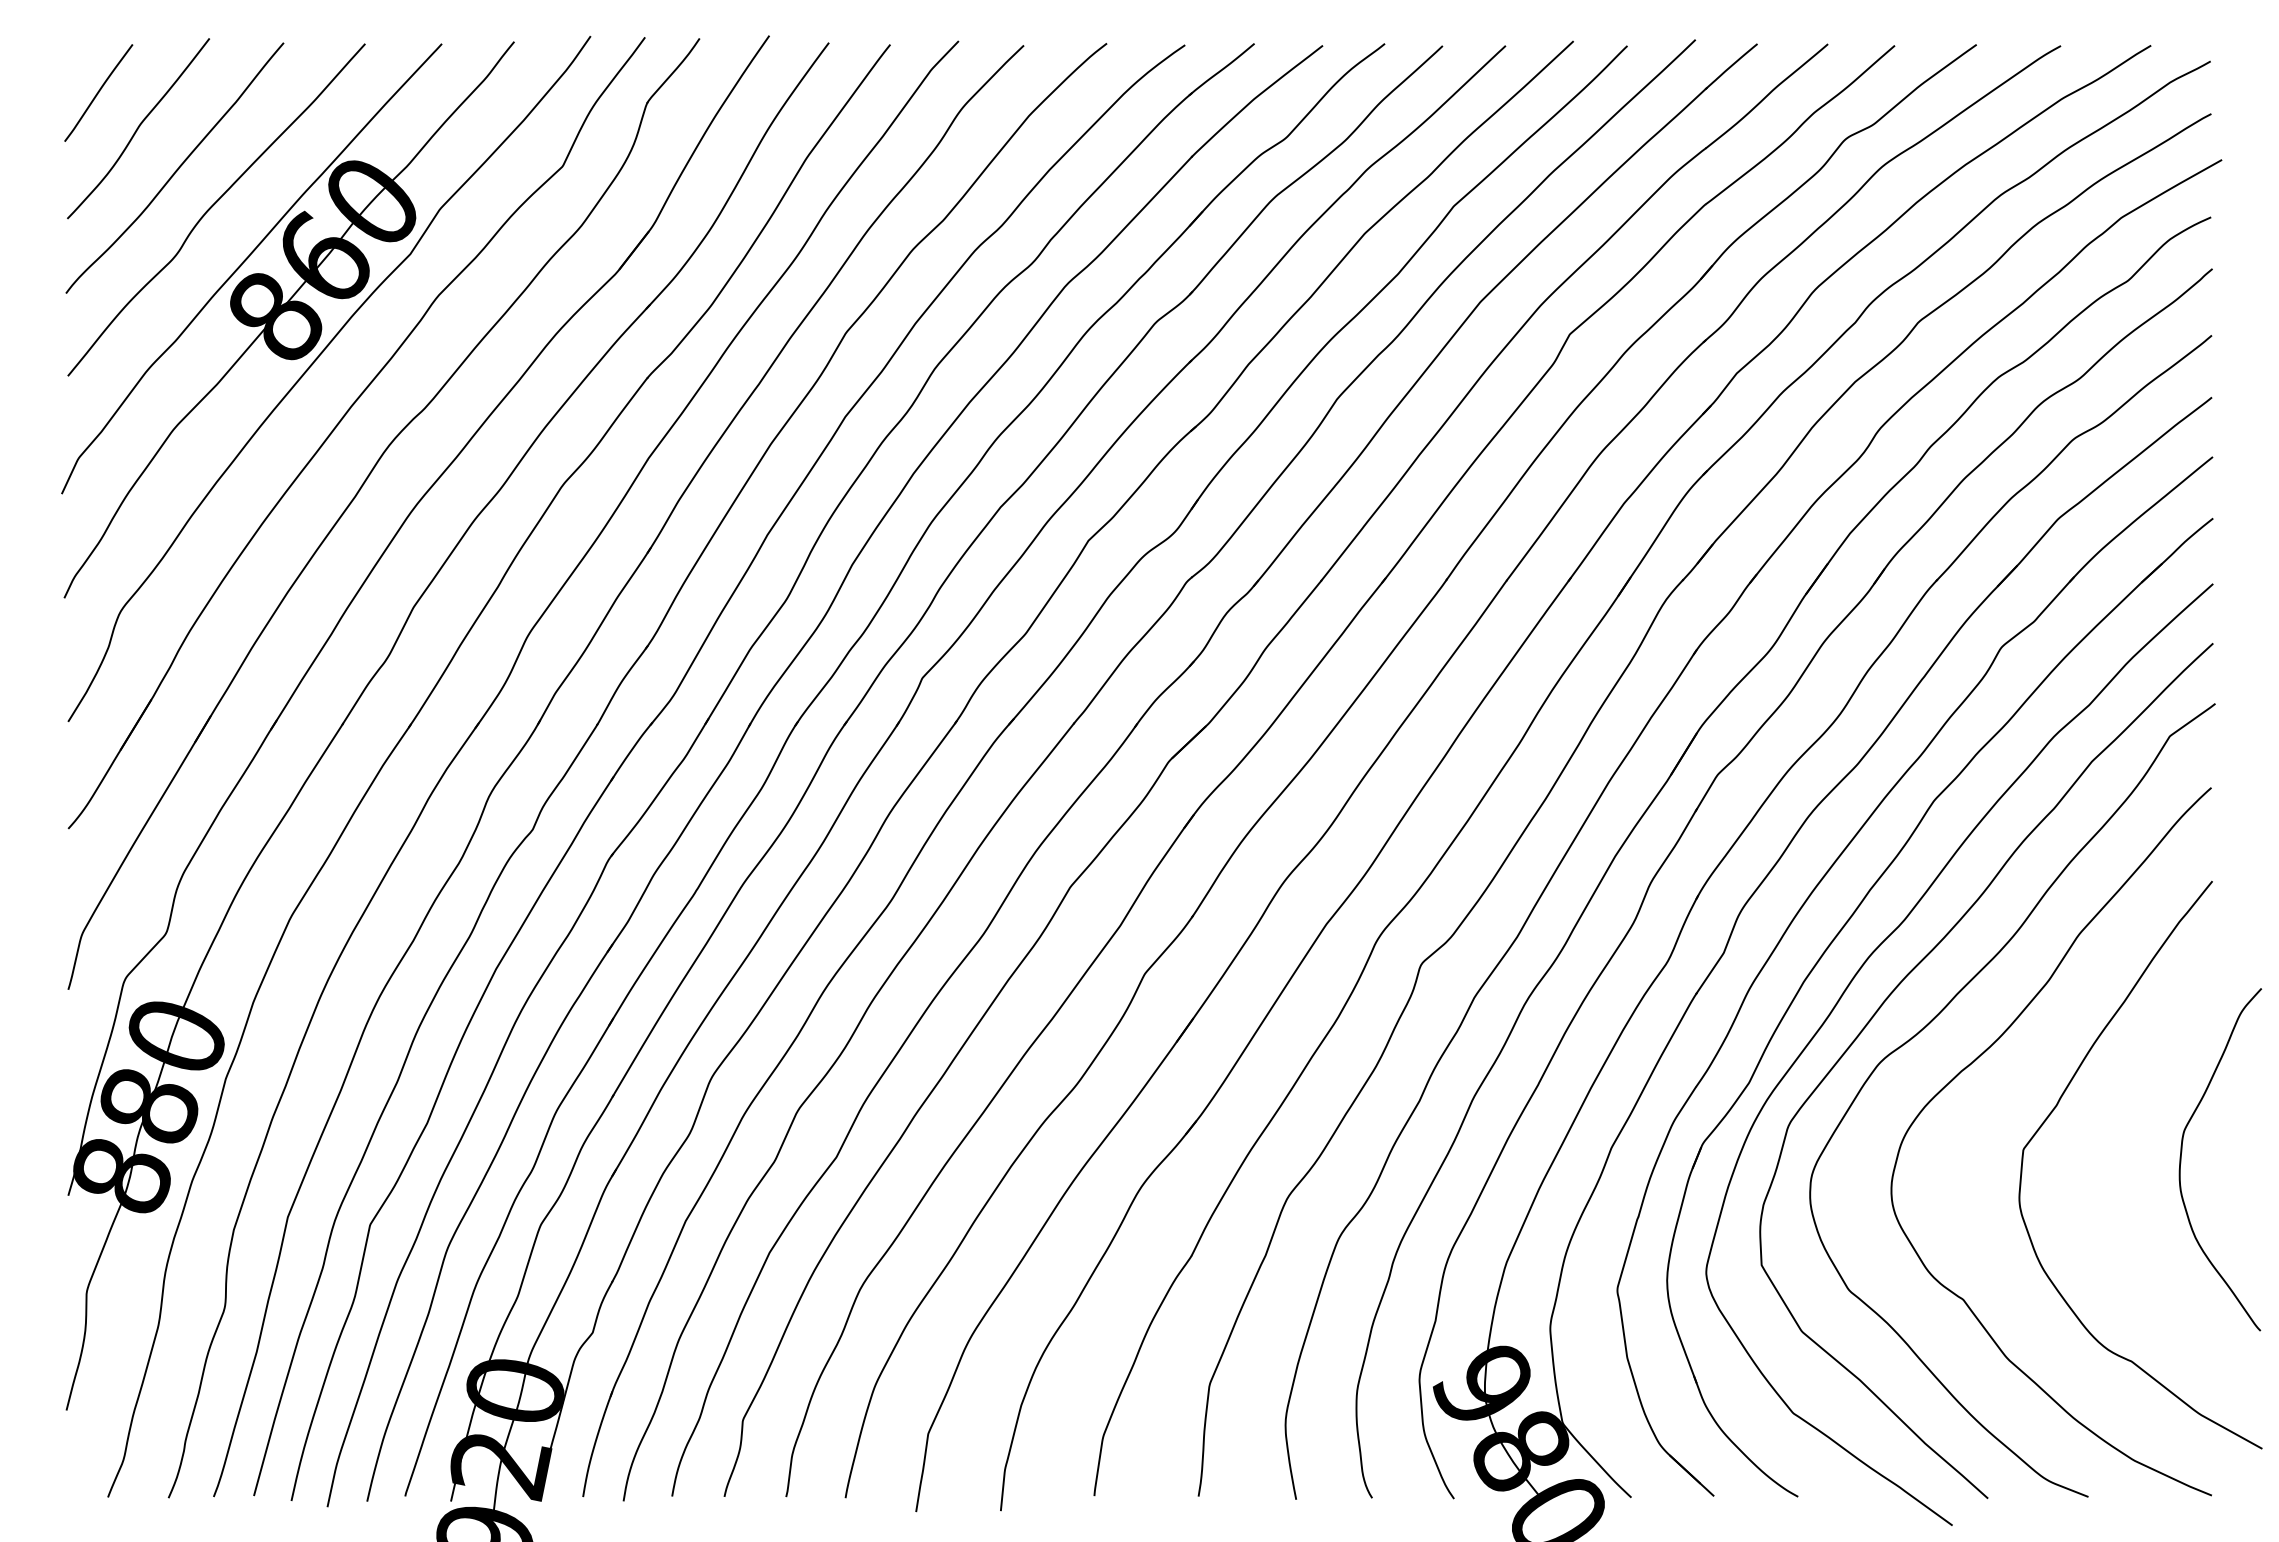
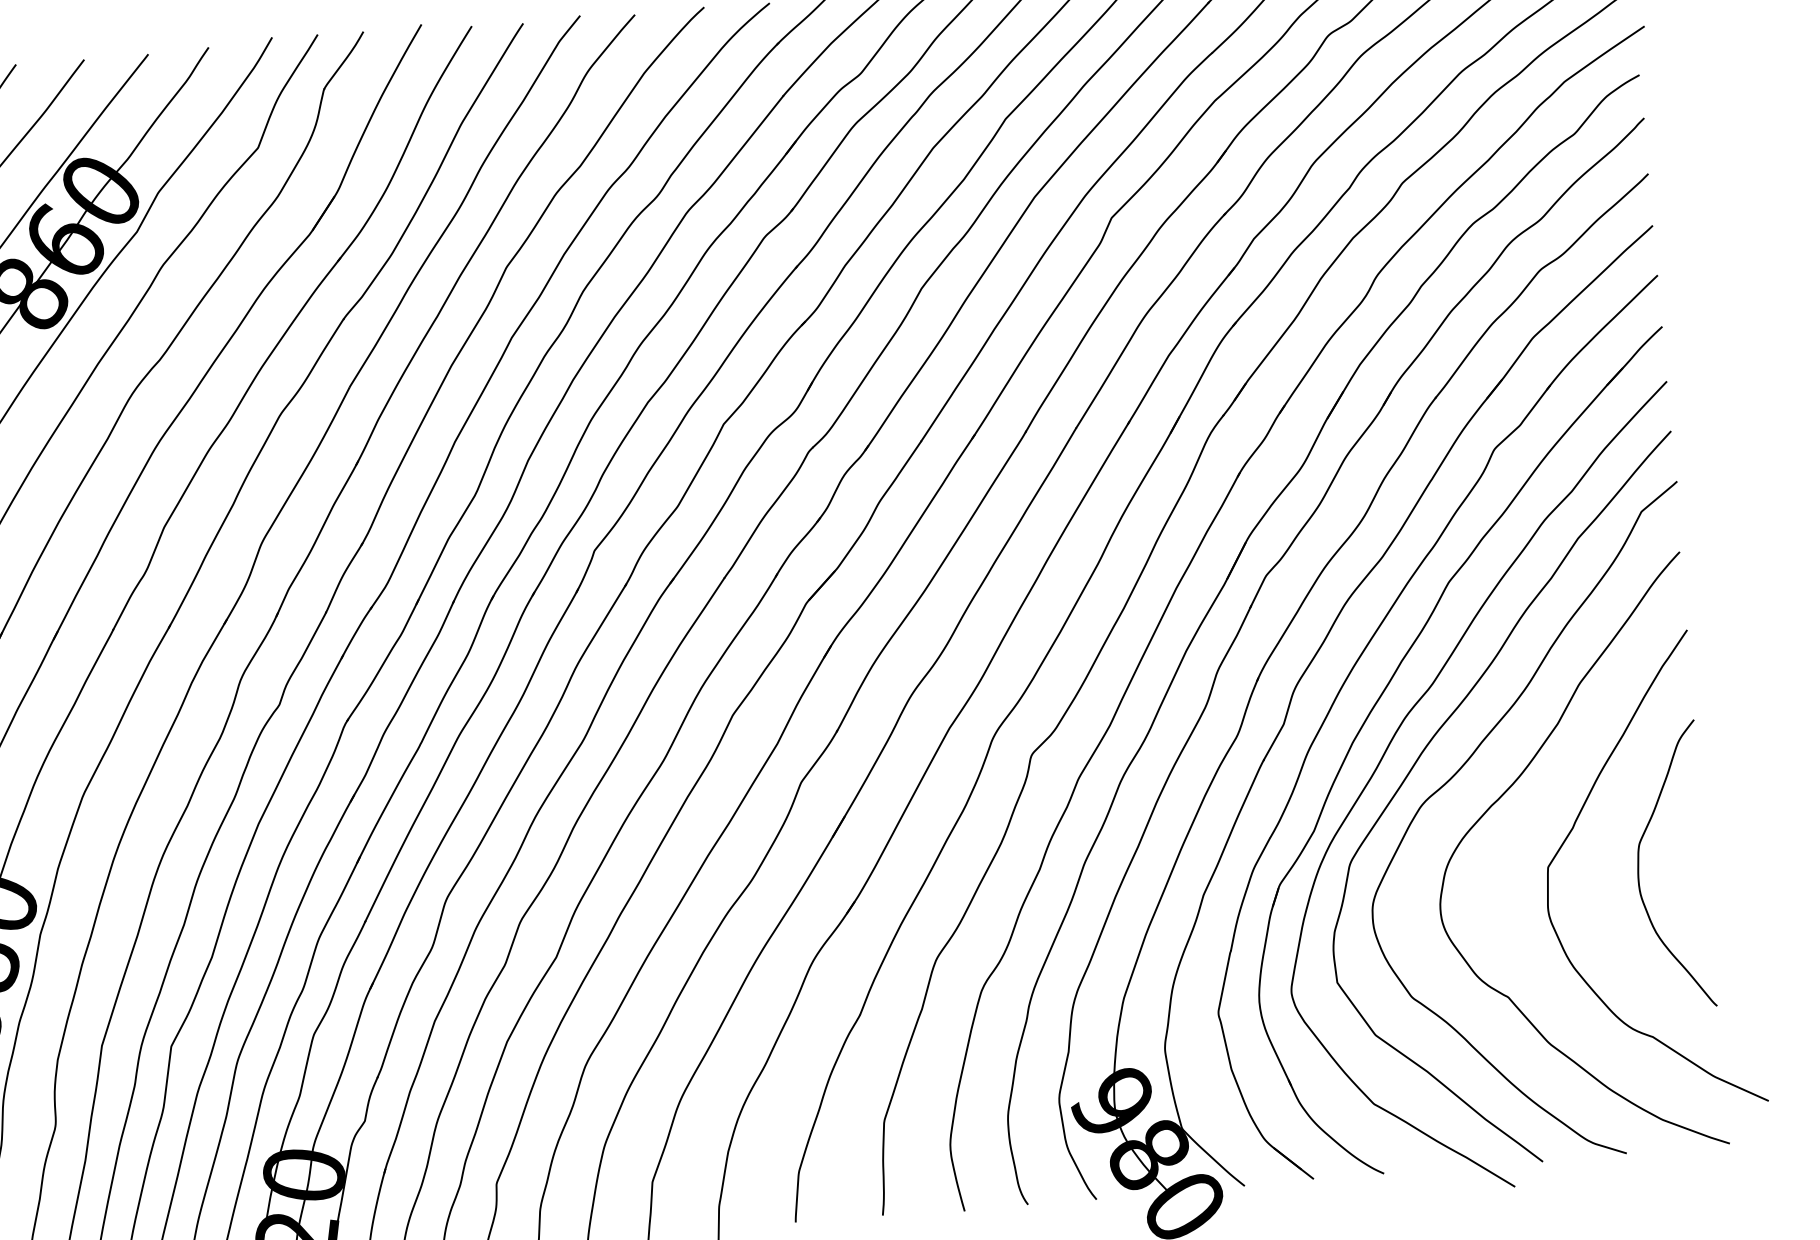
curve: (2182, 1152) -> (1639, 862), moved

